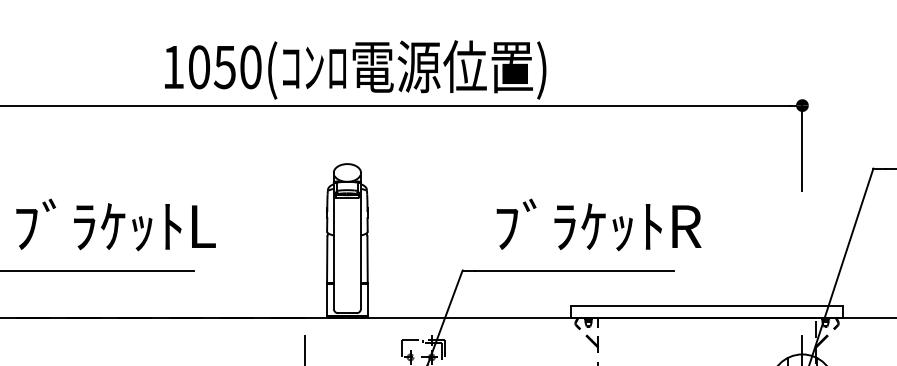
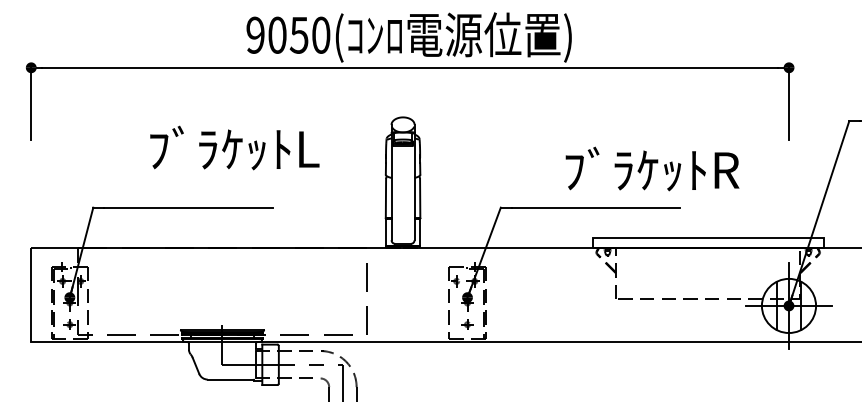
text: (173, 66) -> (255, 34), 1050( -> 9050(
text: (115, 224) -> (234, 147), moved
text: (599, 224) -> (652, 168), moved

